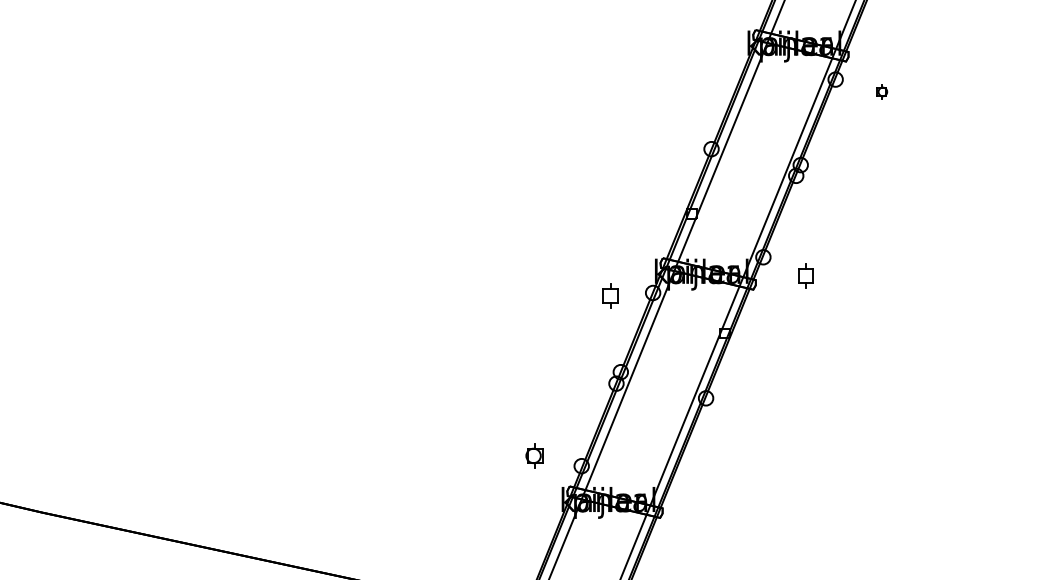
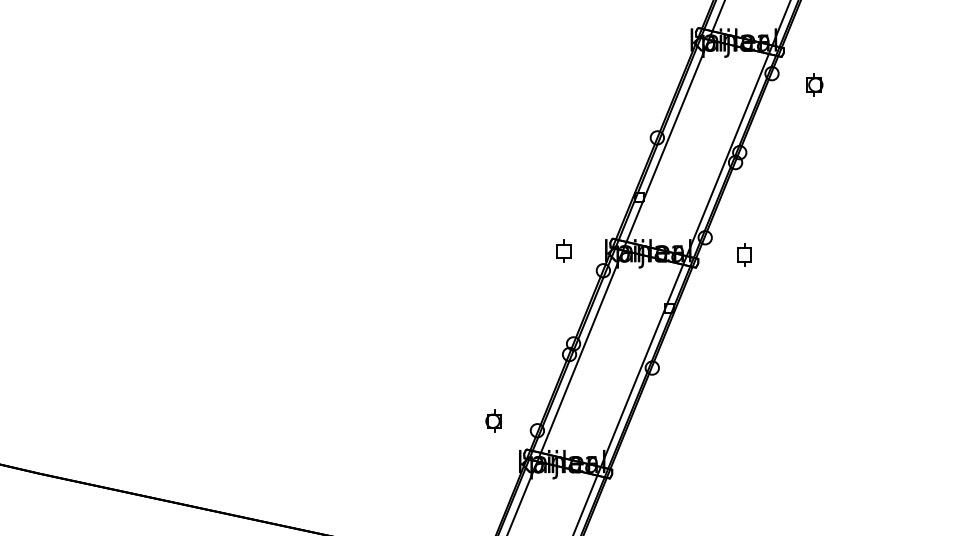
part: (882, 91) -> (815, 84), size x1.67
part: (610, 295) -> (564, 250), moved

